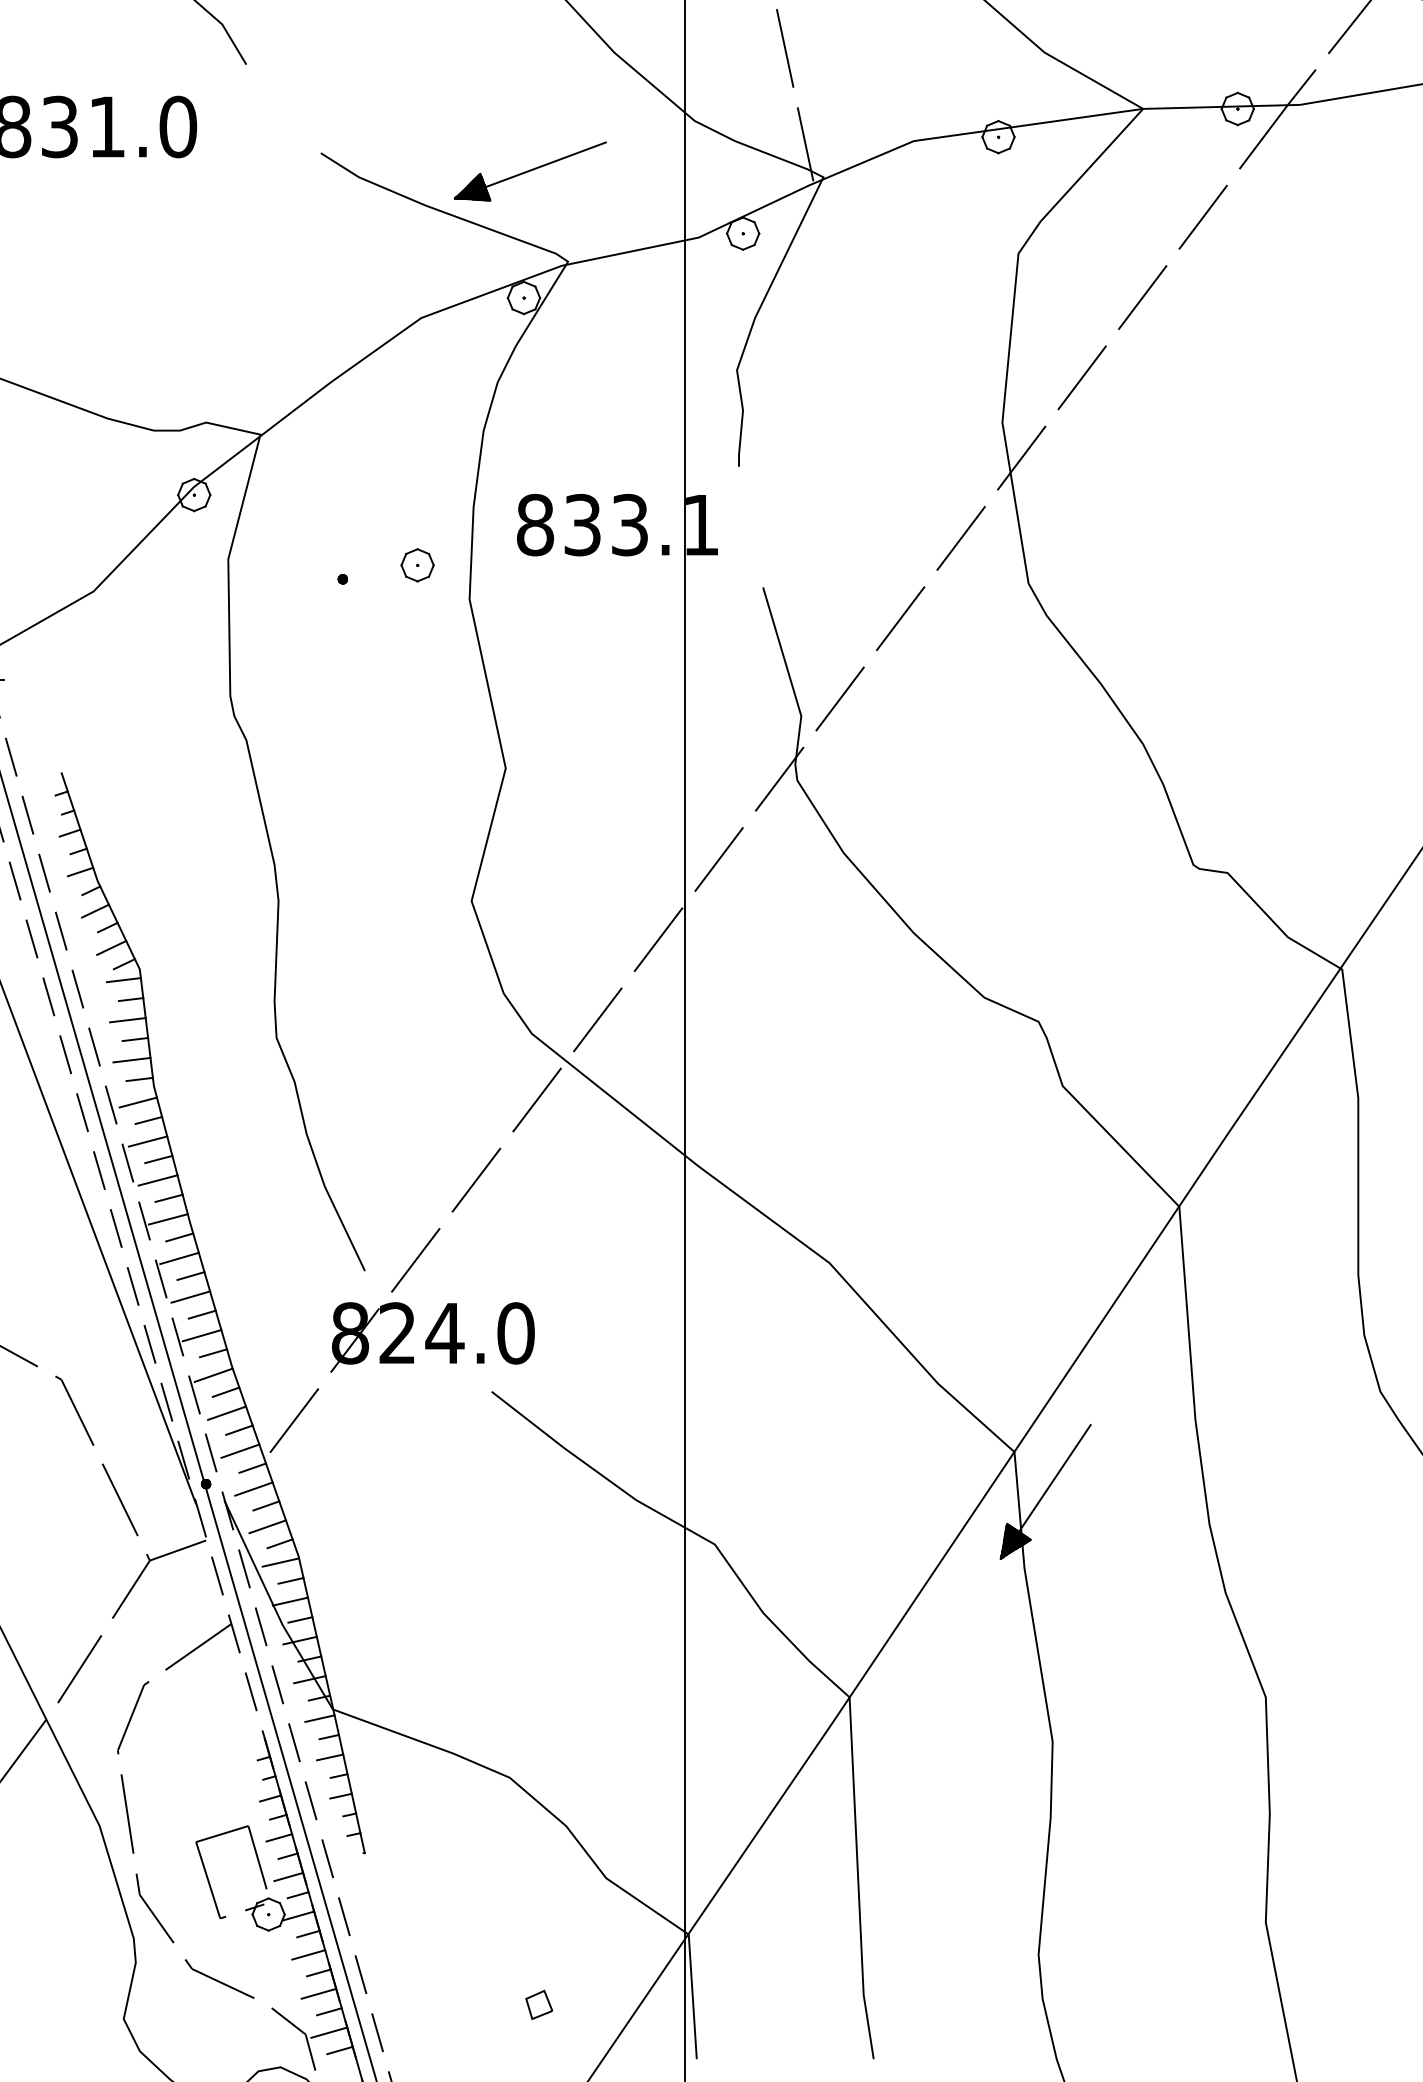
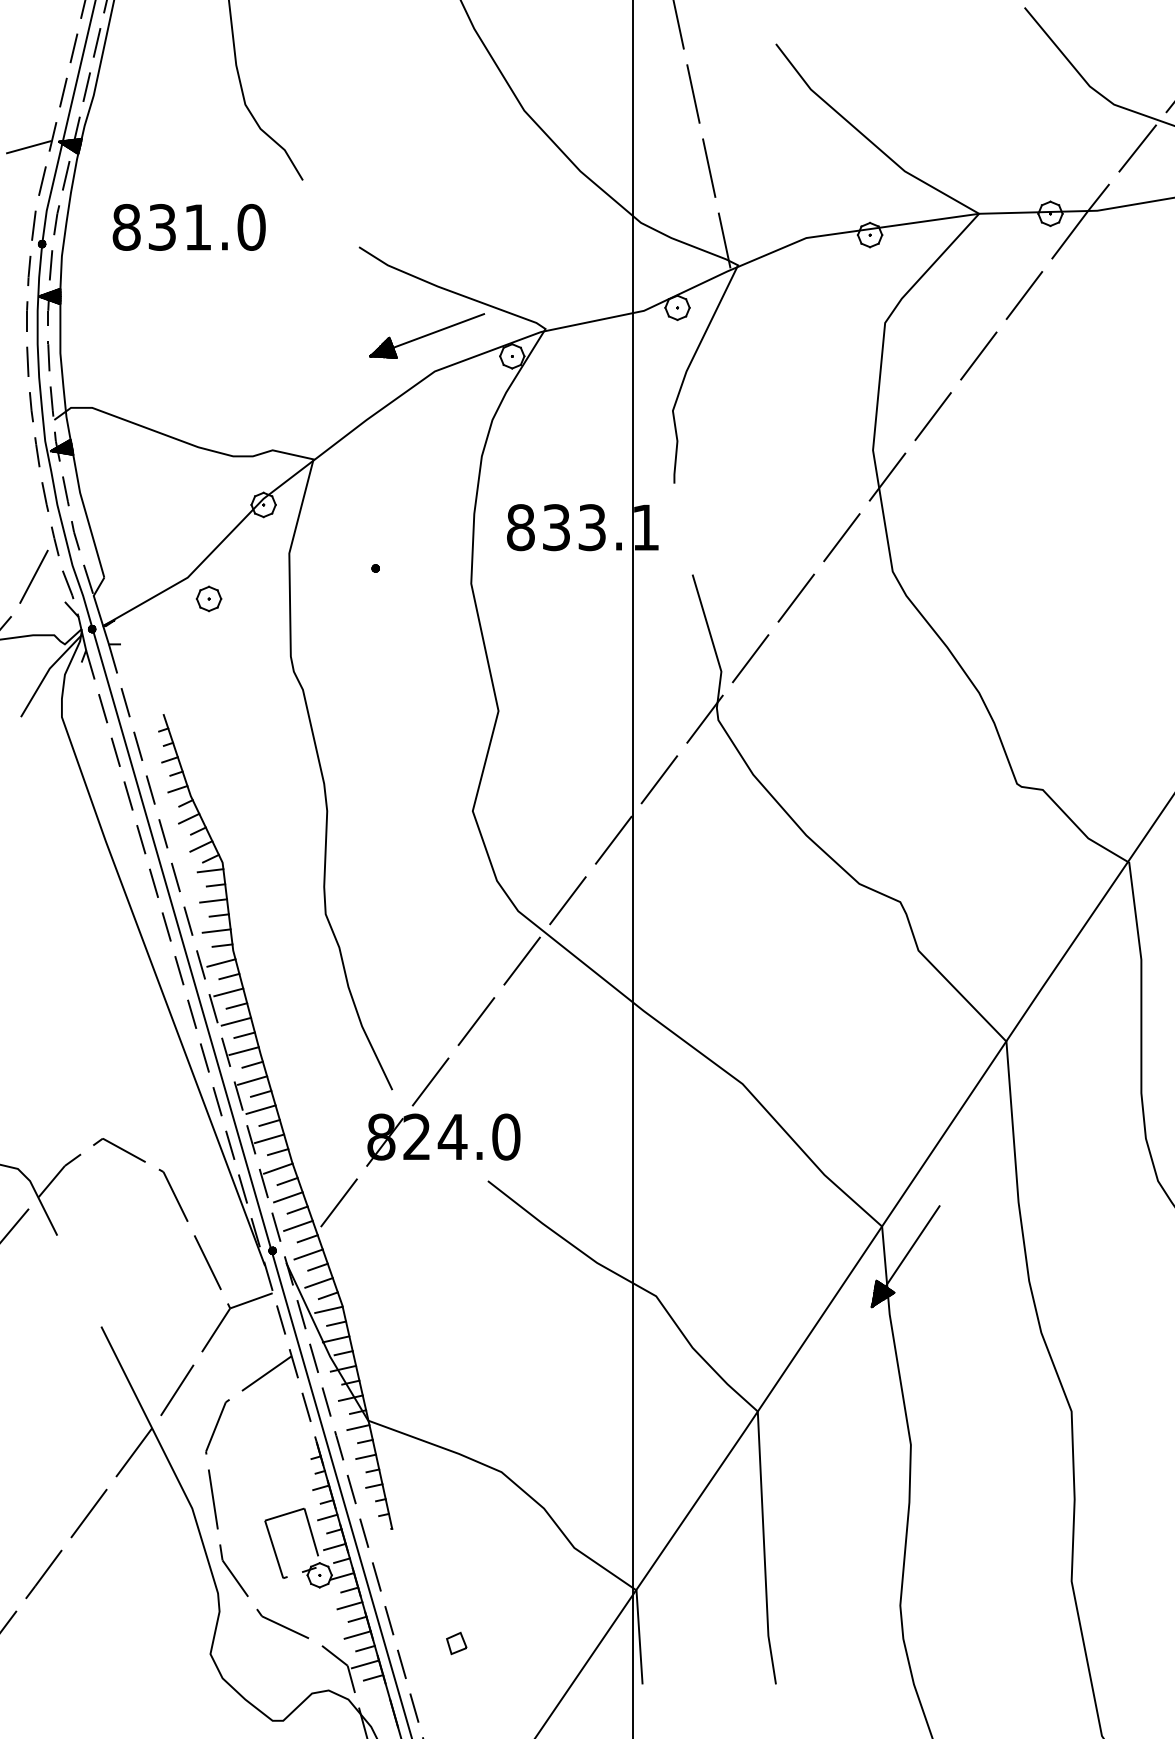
part: (530, 170) -> (427, 335), moved
part: (416, 564) -> (208, 598), moved
part: (538, 2004) -> (456, 1643), moved

